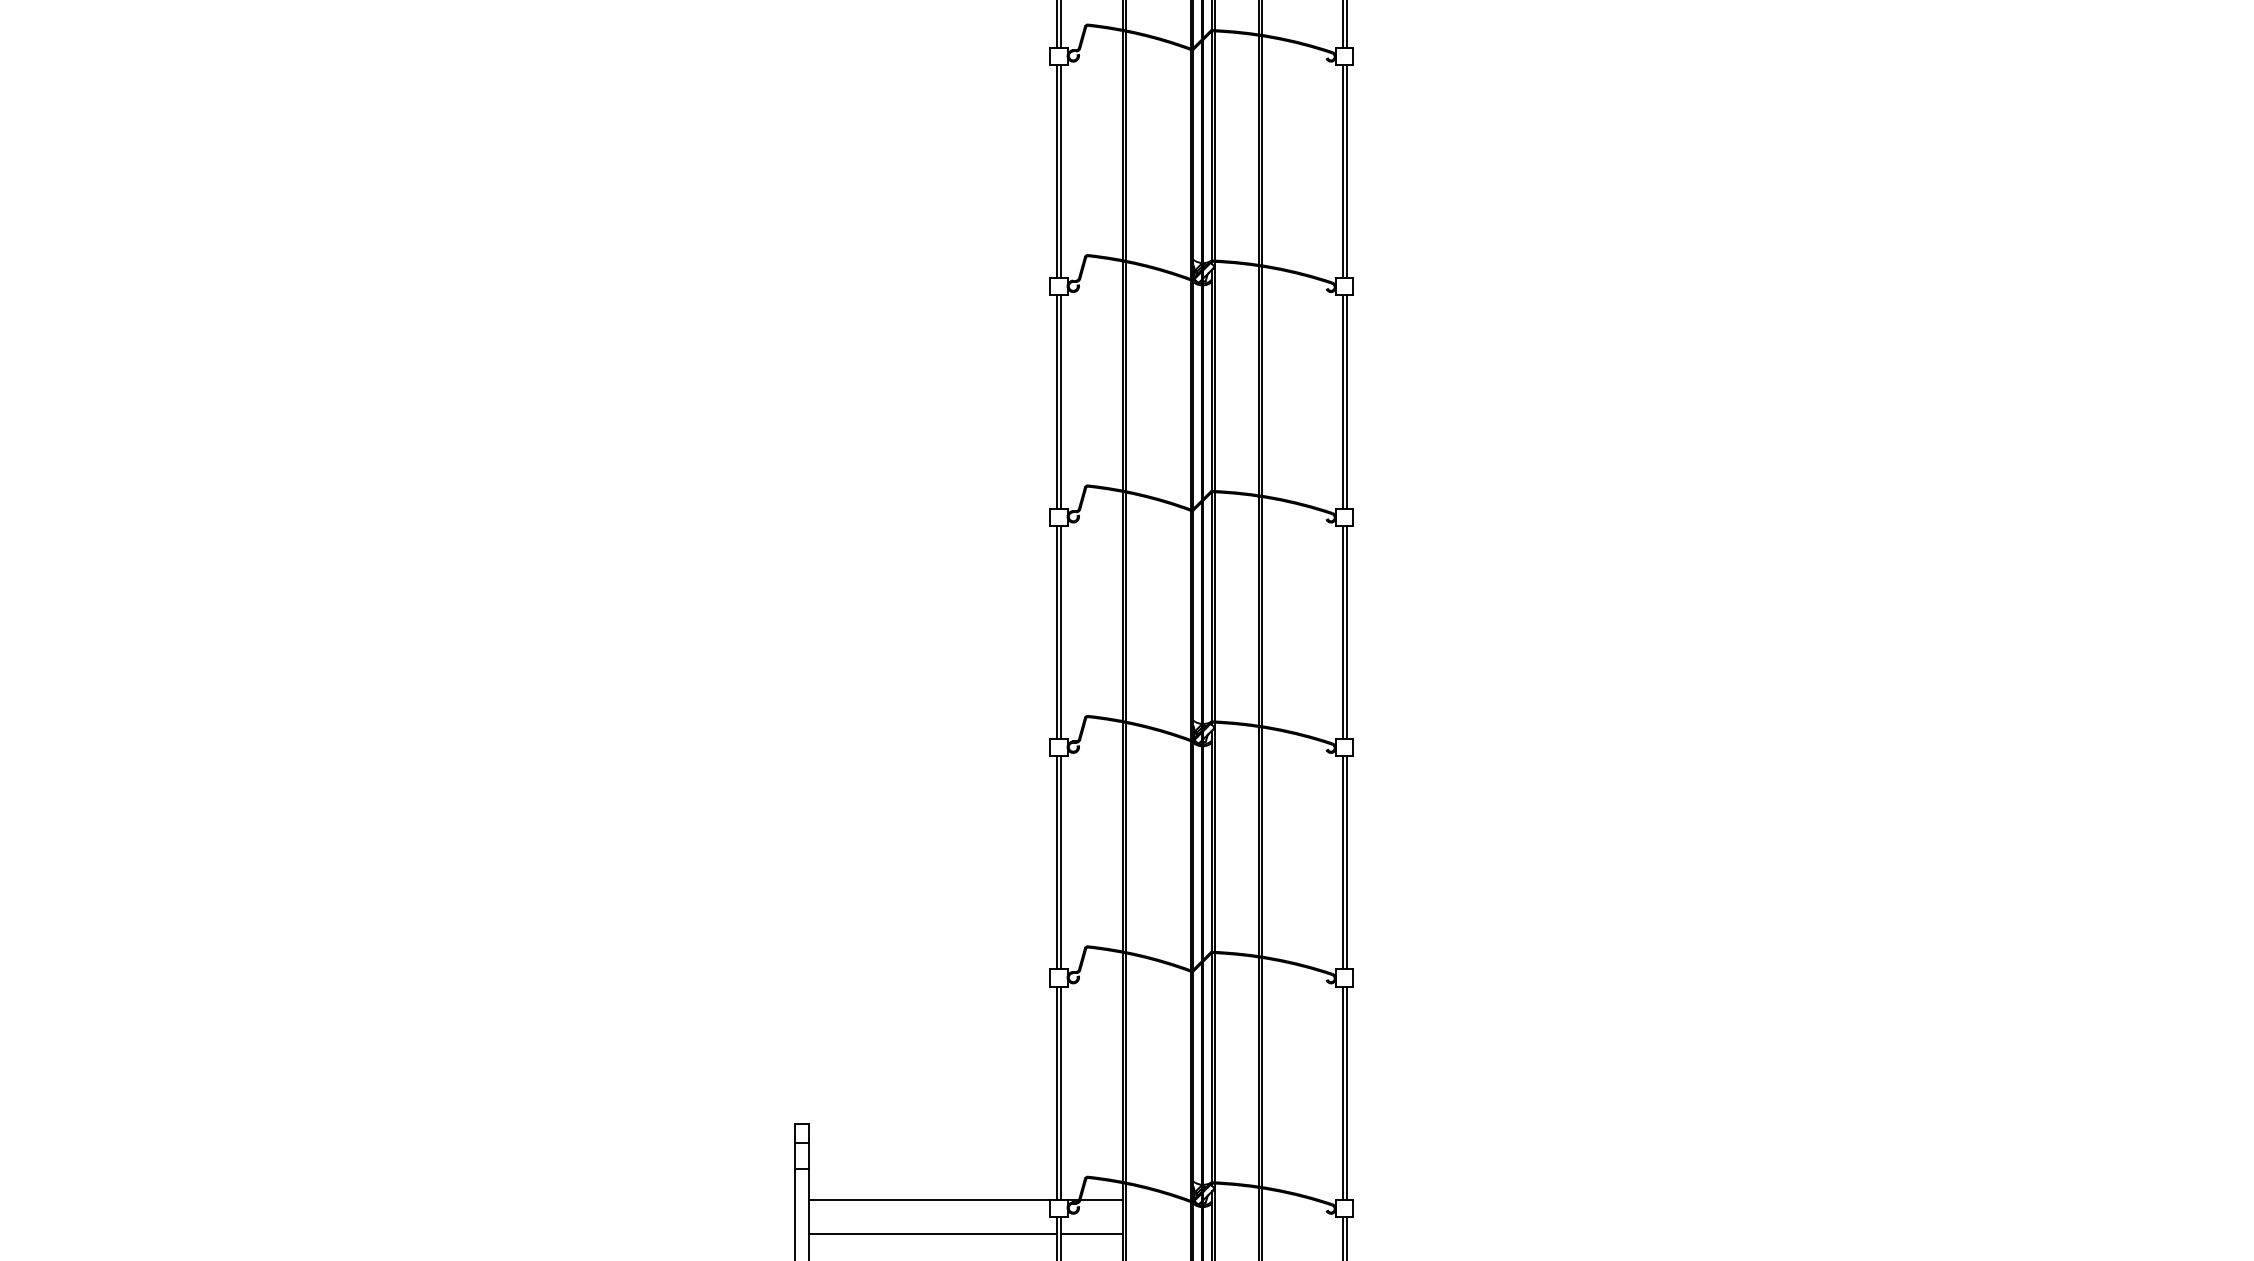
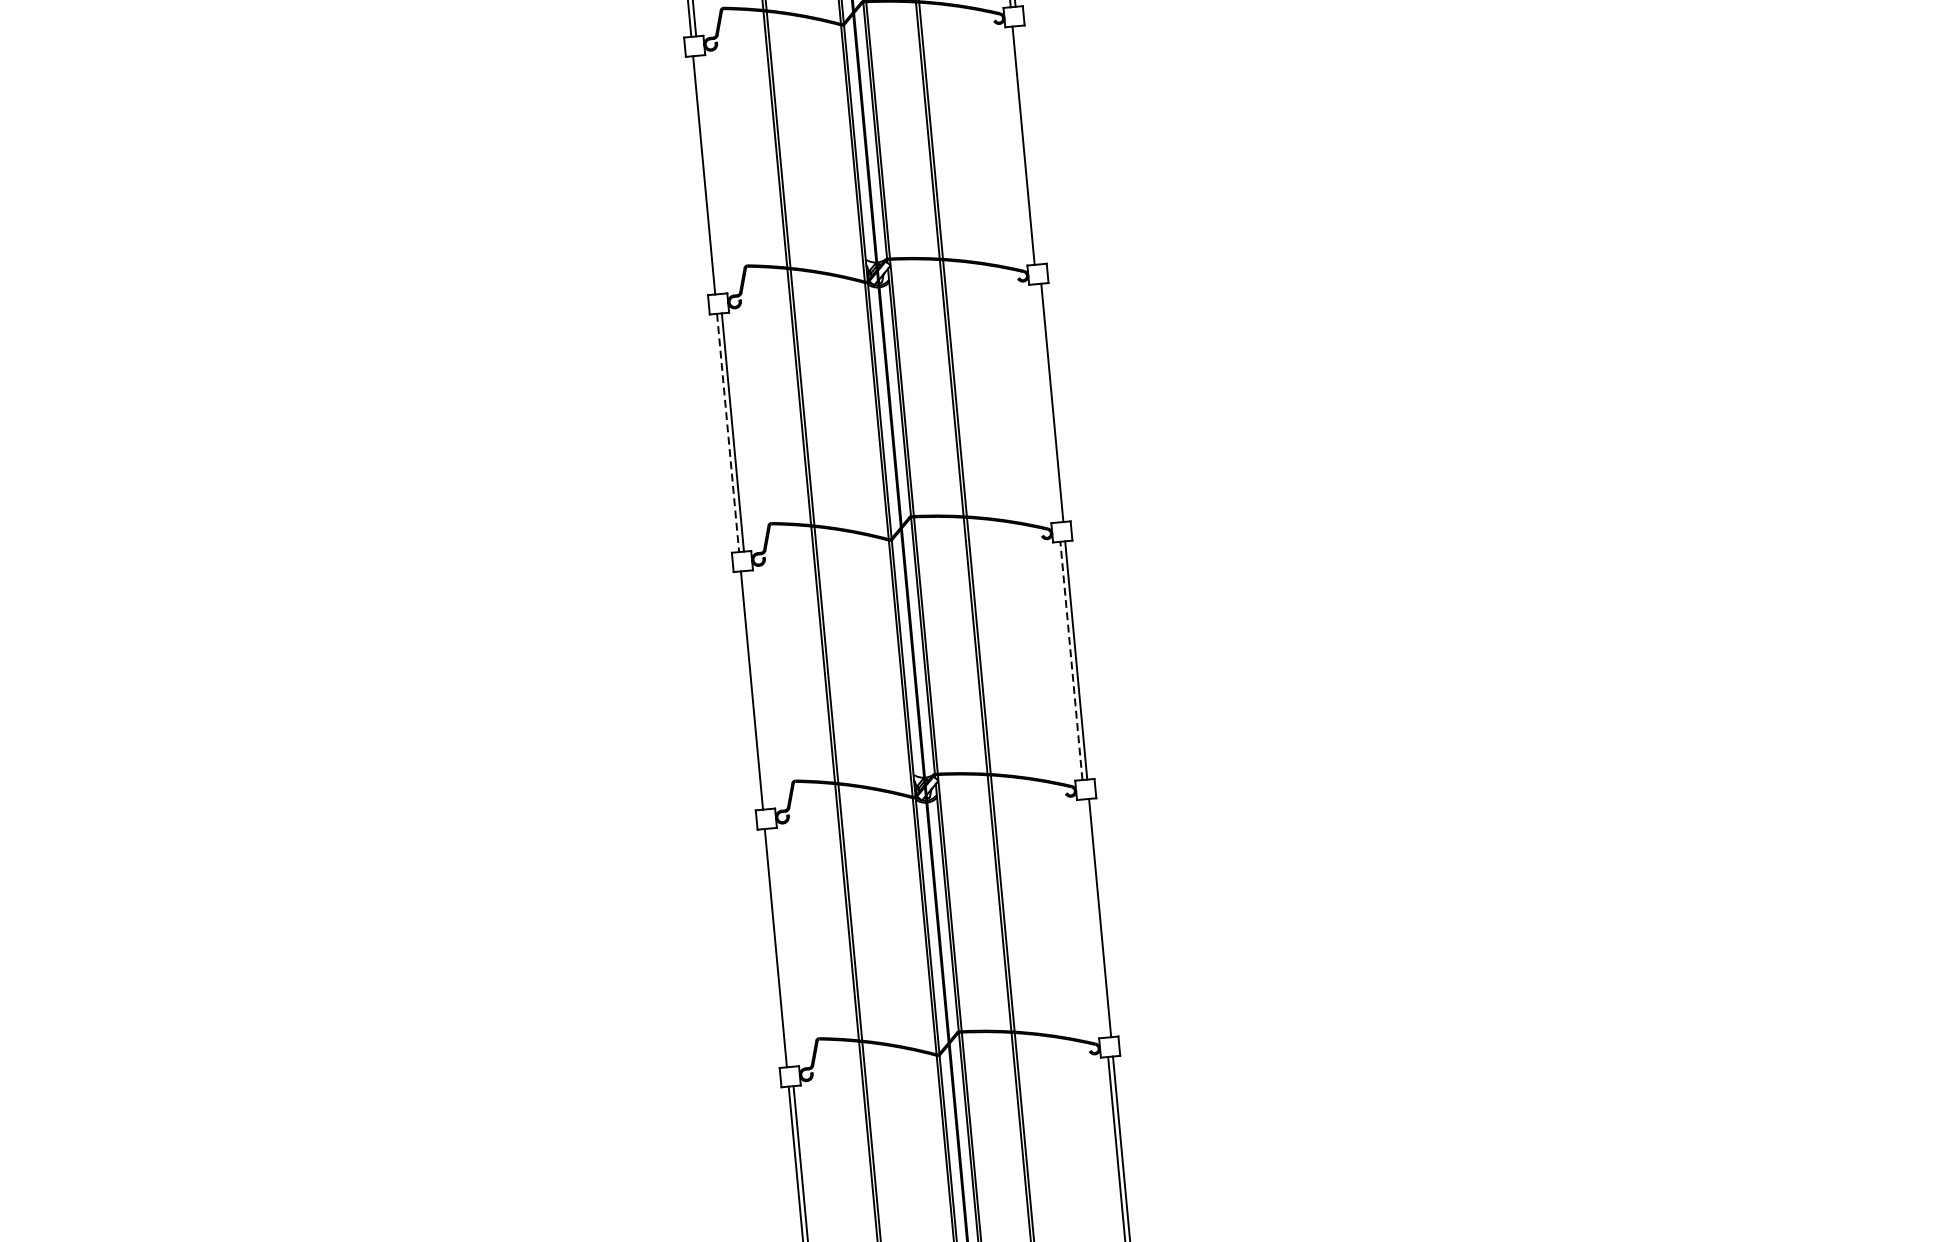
line: (1061, 171) -> (709, 174), removed
line: (1346, 171) -> (1028, 145), removed
line: (1342, 401) -> (1047, 402), removed
line: (1056, 402) -> (727, 433), solid -> dashed
line: (1061, 632) -> (757, 690), removed
line: (1342, 632) -> (1071, 660), solid -> dashed
line: (1061, 862) -> (781, 947), removed
line: (1342, 862) -> (1095, 918), removed

